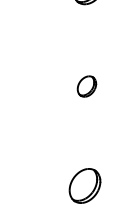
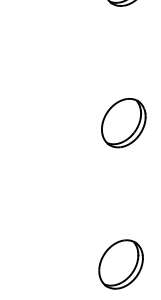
part: (86, 86) -> (123, 122), size x1.67

